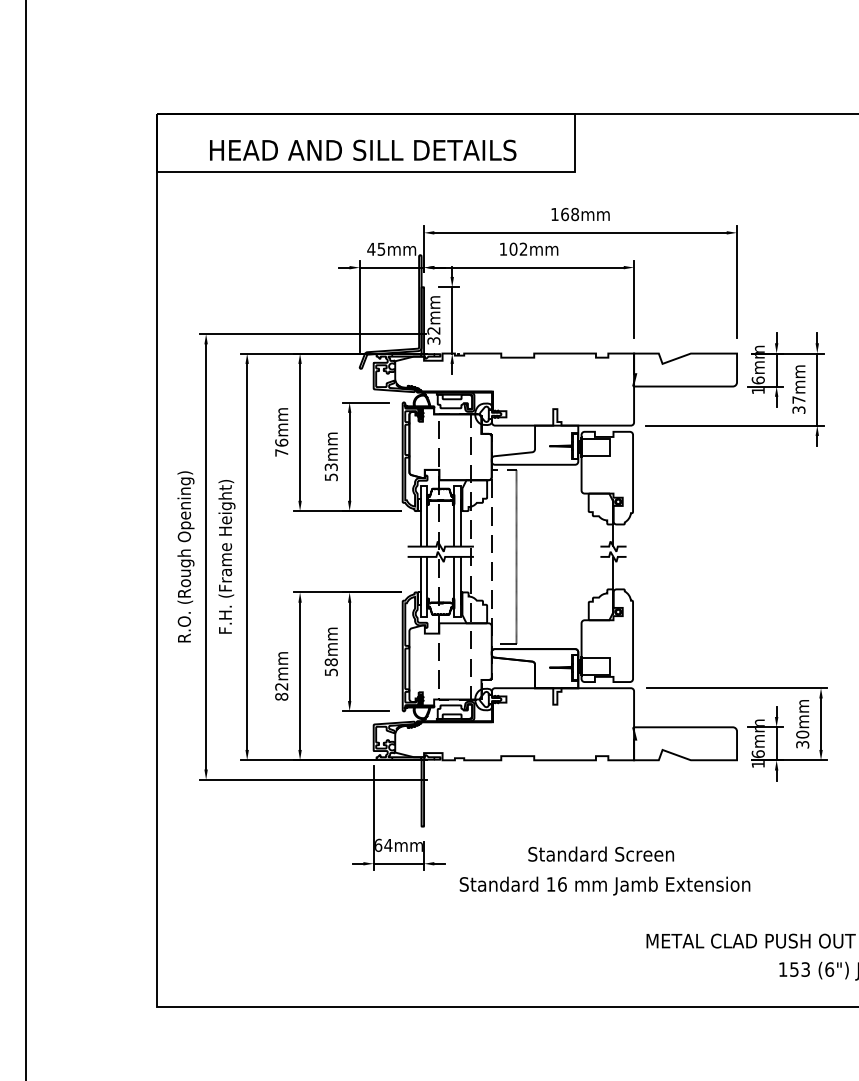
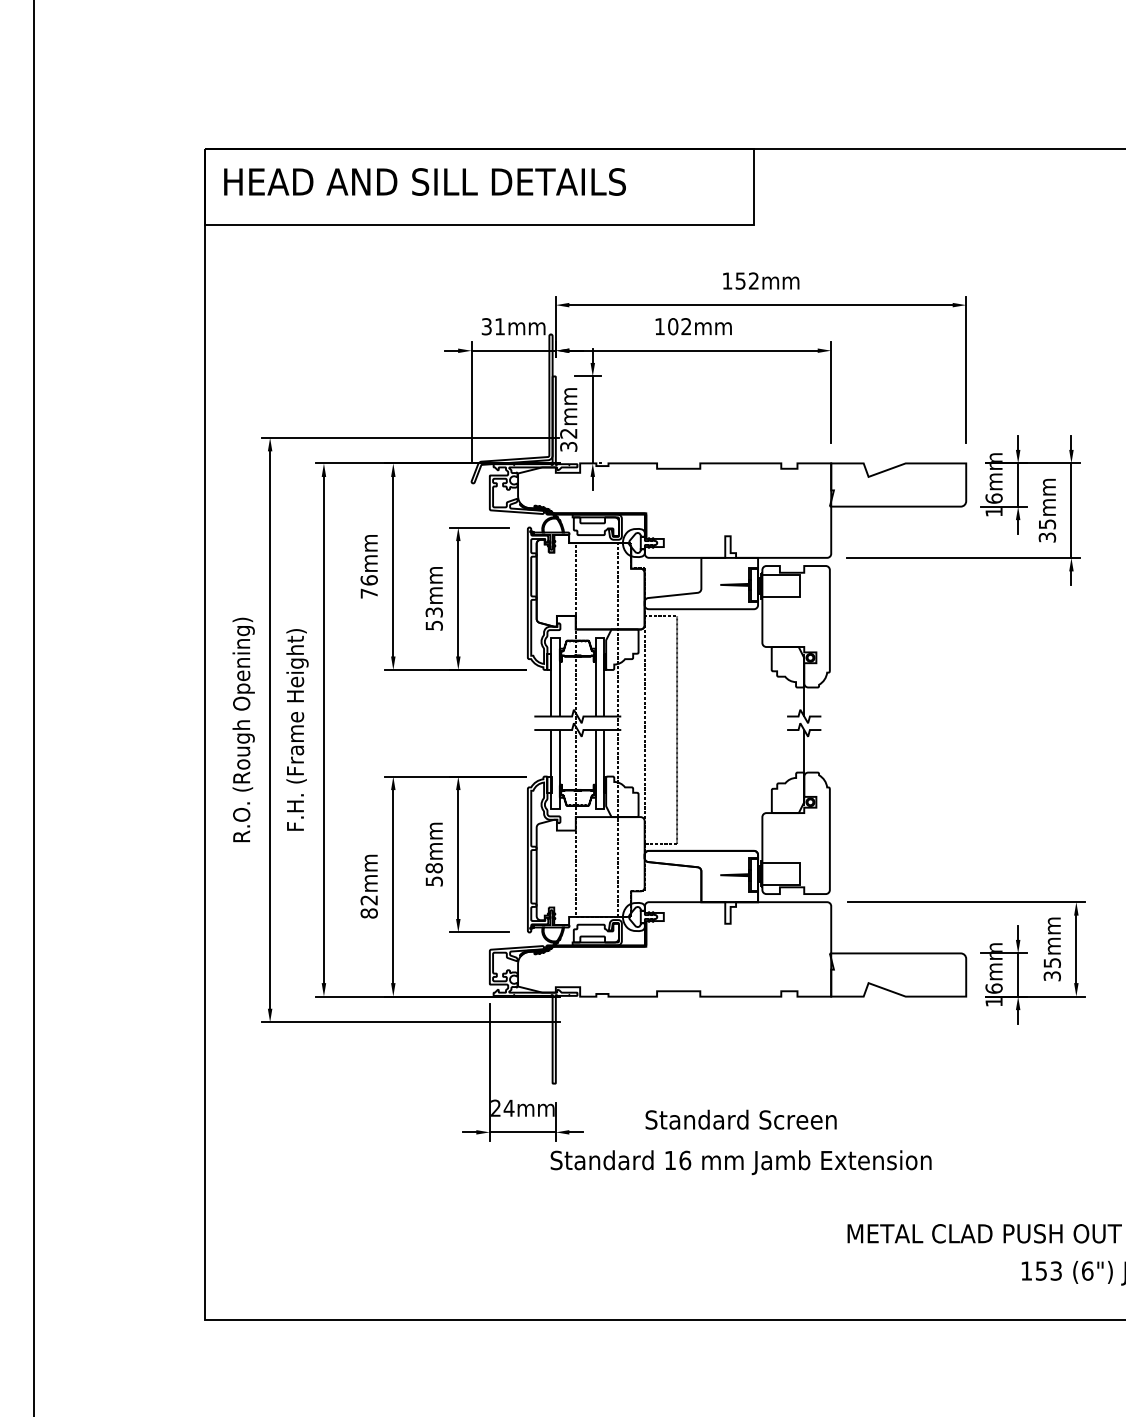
text: (362, 149) -> (424, 181), moved
text: (570, 214) -> (747, 280), 168mm -> 152mm
text: (375, 249) -> (492, 326), 45mm -> 31mm
text: (799, 400) -> (1047, 524), 37mm -> 35mm
text: (802, 734) -> (1051, 962), 30mm -> 35mm
text: (378, 844) -> (496, 1107), 64mm -> 24mm
text: (600, 853) -> (740, 1119), moved
text: (604, 886) -> (740, 1162), moved

